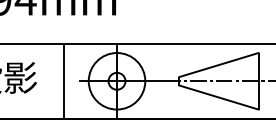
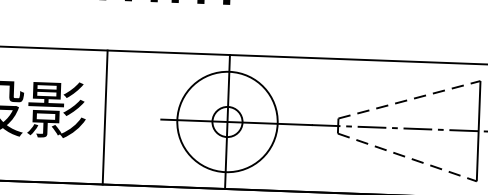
line: (219, 64) -> (410, 98), solid -> dashed
line: (64, 81) -> (105, 117), moved
line: (219, 97) -> (408, 157), solid -> dashed

